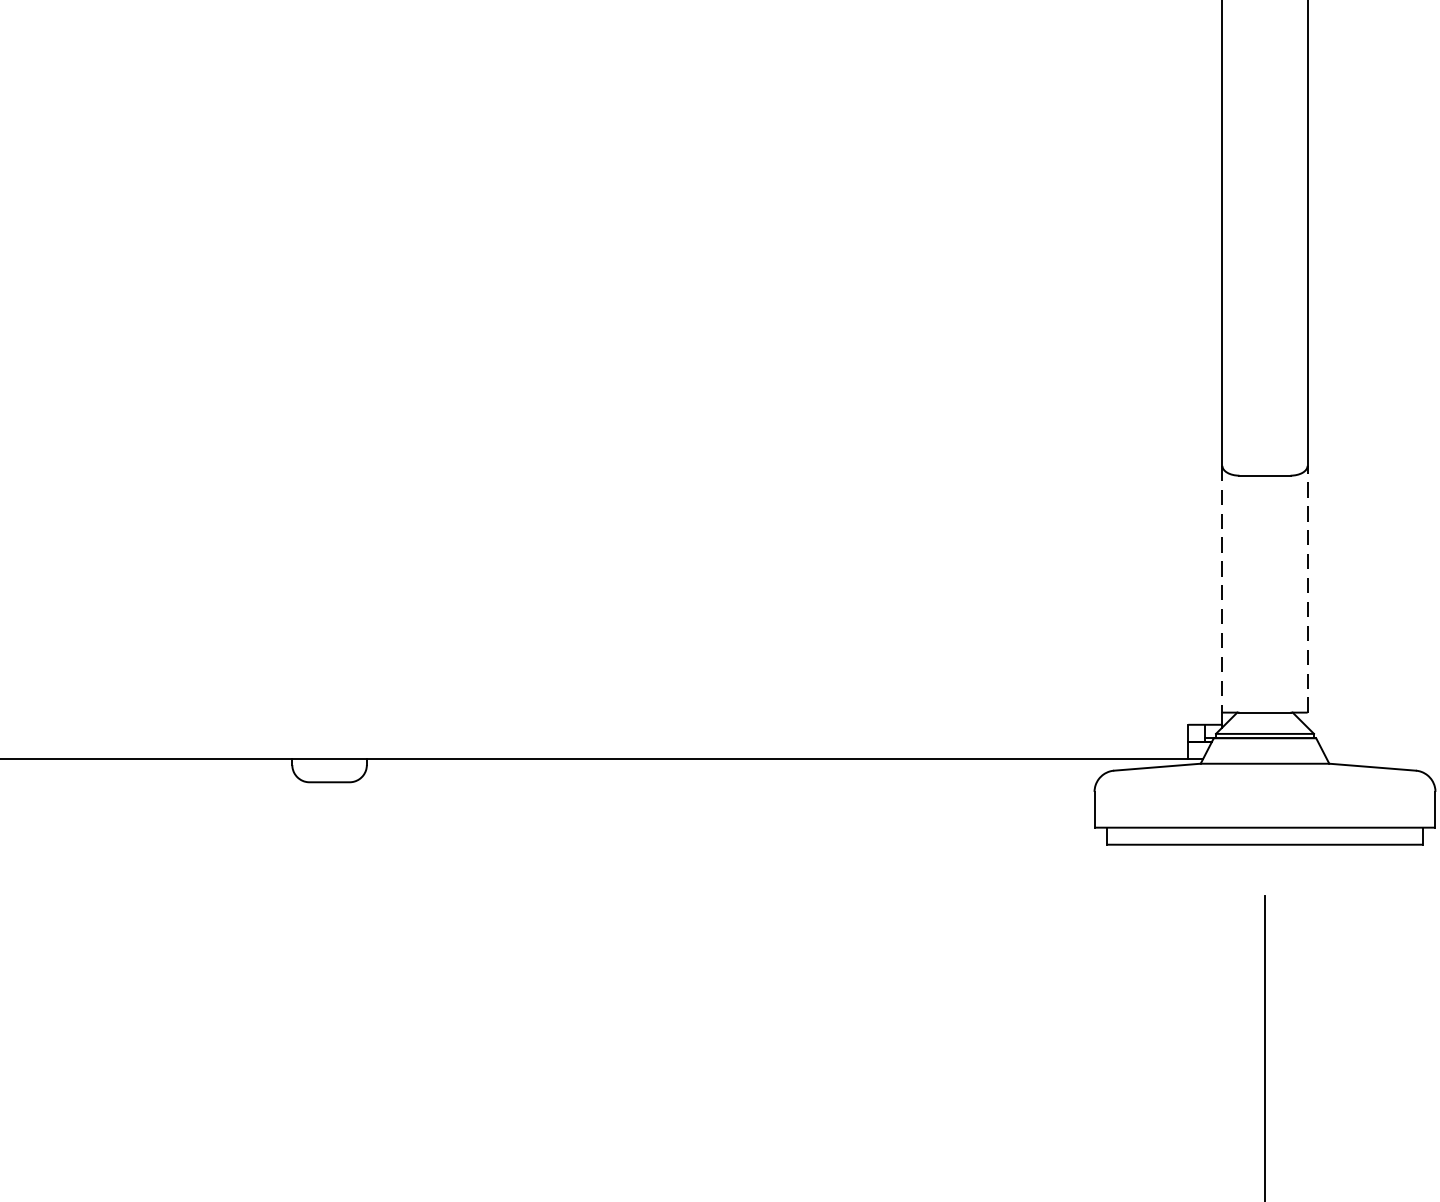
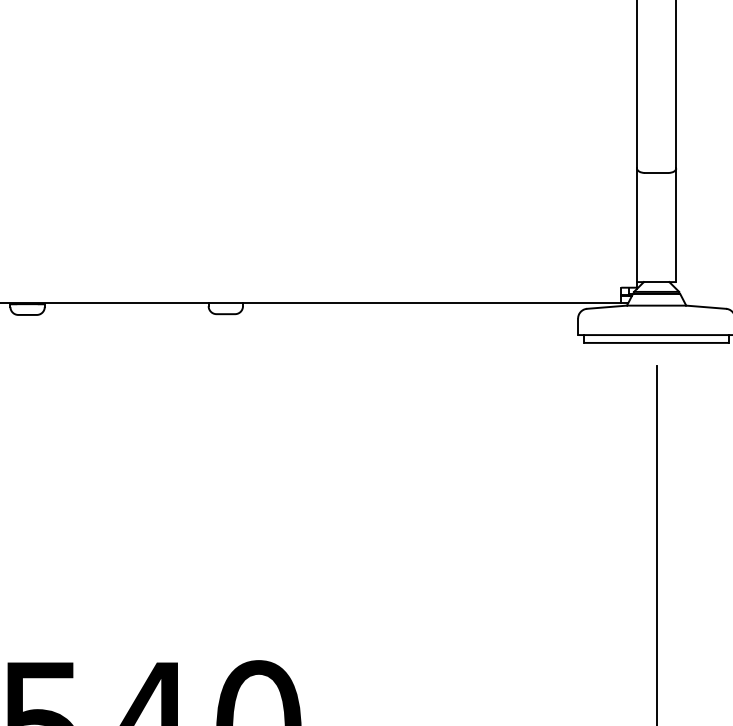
line: (1221, 589) -> (636, 225), dashed -> solid
line: (1308, 589) -> (676, 225), dashed -> solid

